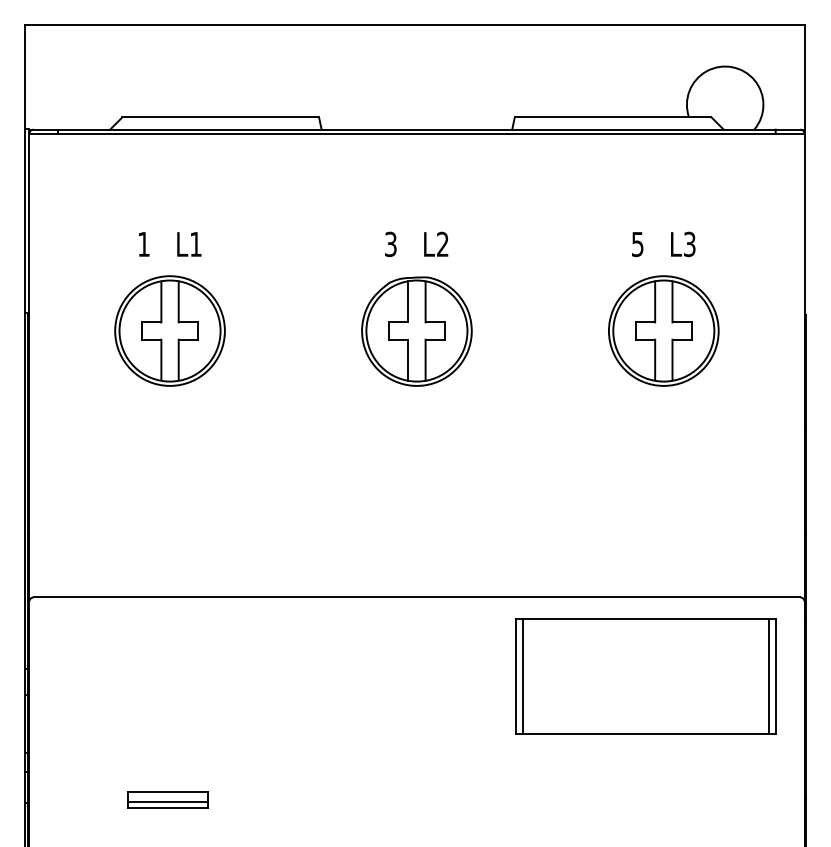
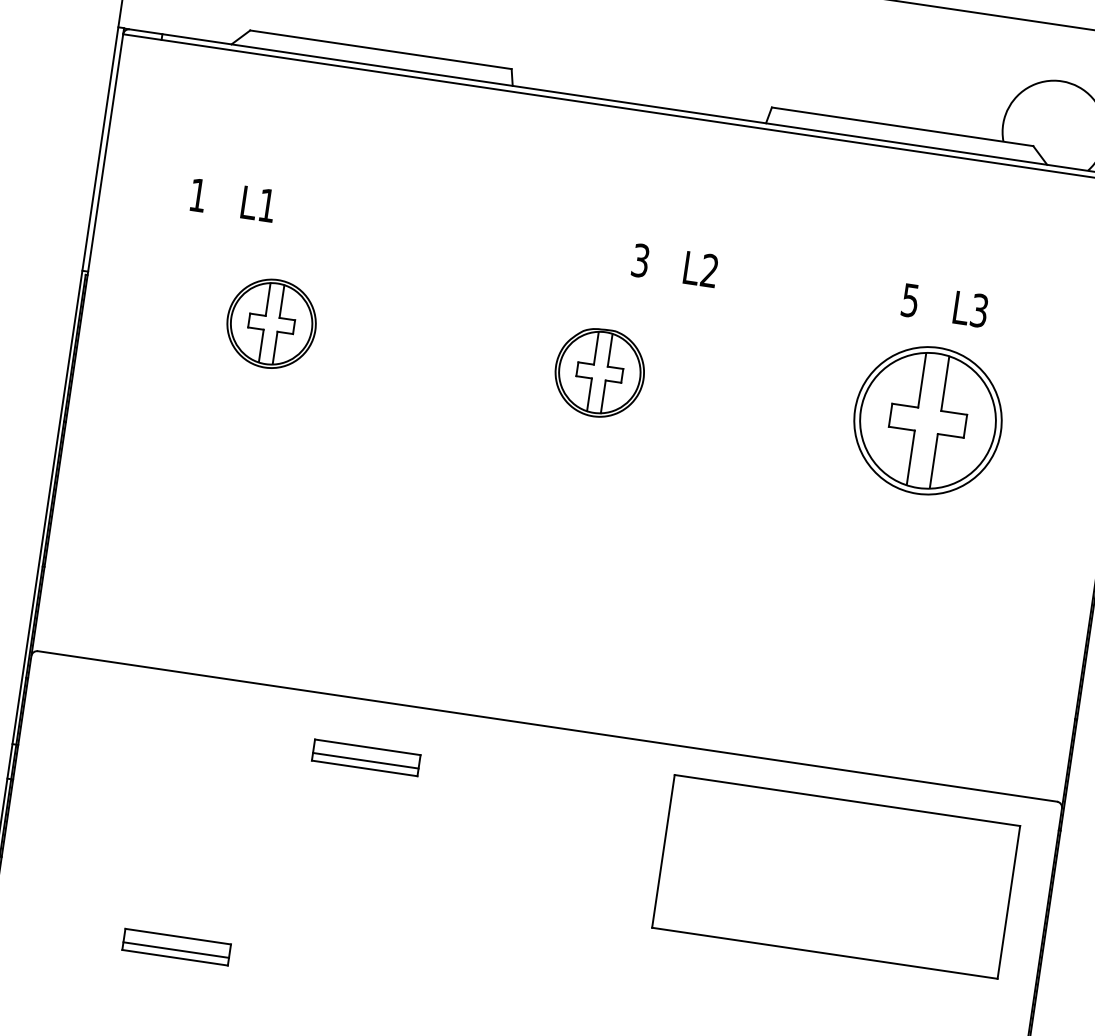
text: (170, 244) -> (233, 200), moved
text: (416, 244) -> (674, 265), moved
part: (169, 330) -> (271, 323), size x0.6
part: (416, 331) -> (599, 372), size x0.6
part: (286, 639) -> (365, 756), added
line: (523, 676) -> (673, 852), removed
line: (768, 676) -> (999, 900), removed

